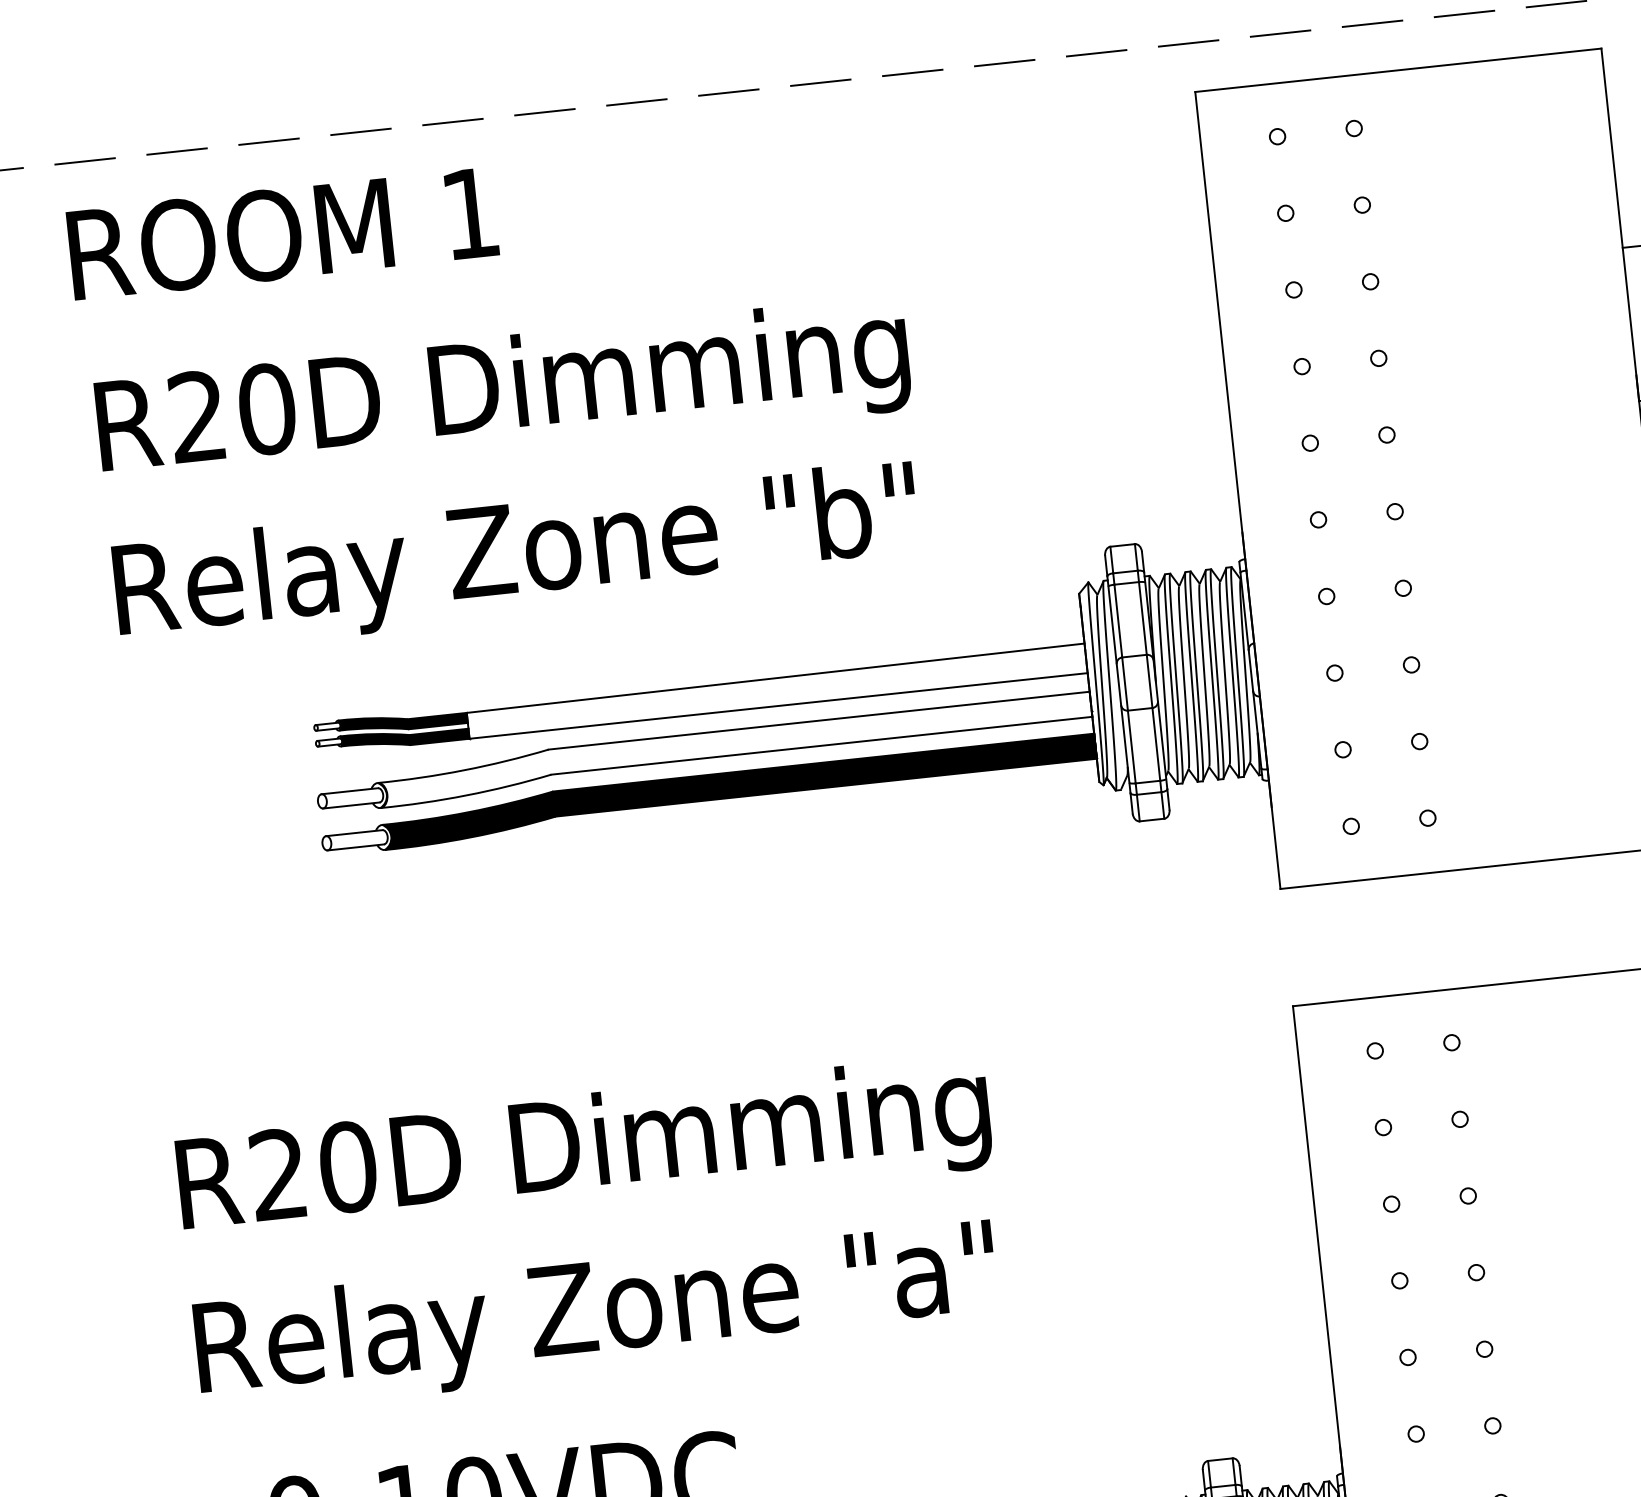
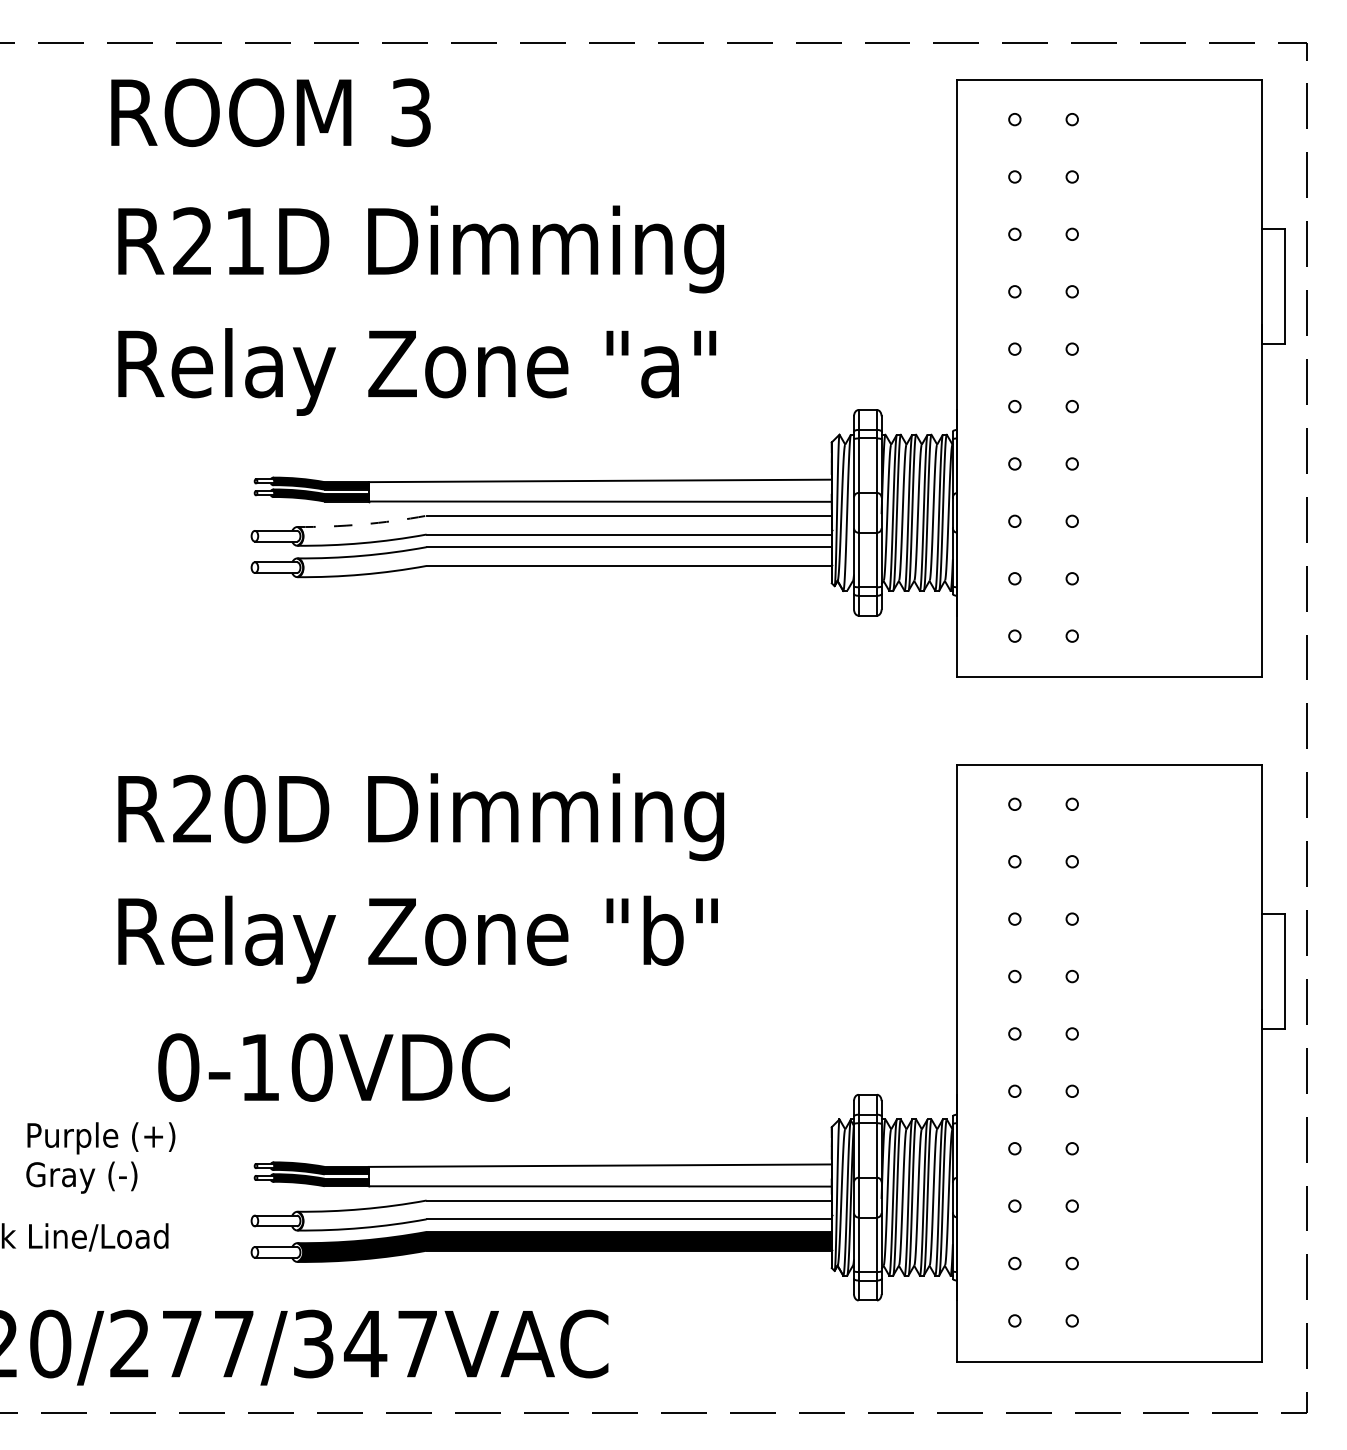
text: (469, 213) -> (410, 112), 1 -> 3
text: (266, 409) -> (244, 241), R20D -> R21D
text: (864, 510) -> (679, 363), Relay Zone "b" -> Relay Zone "a"
arc: (464, 770) -> (362, 524), solid -> dashed
fill: (739, 792) -> (564, 562), removed
text: (945, 1267) -> (679, 930), Relay Zone "a" -> Relay Zone "b"

